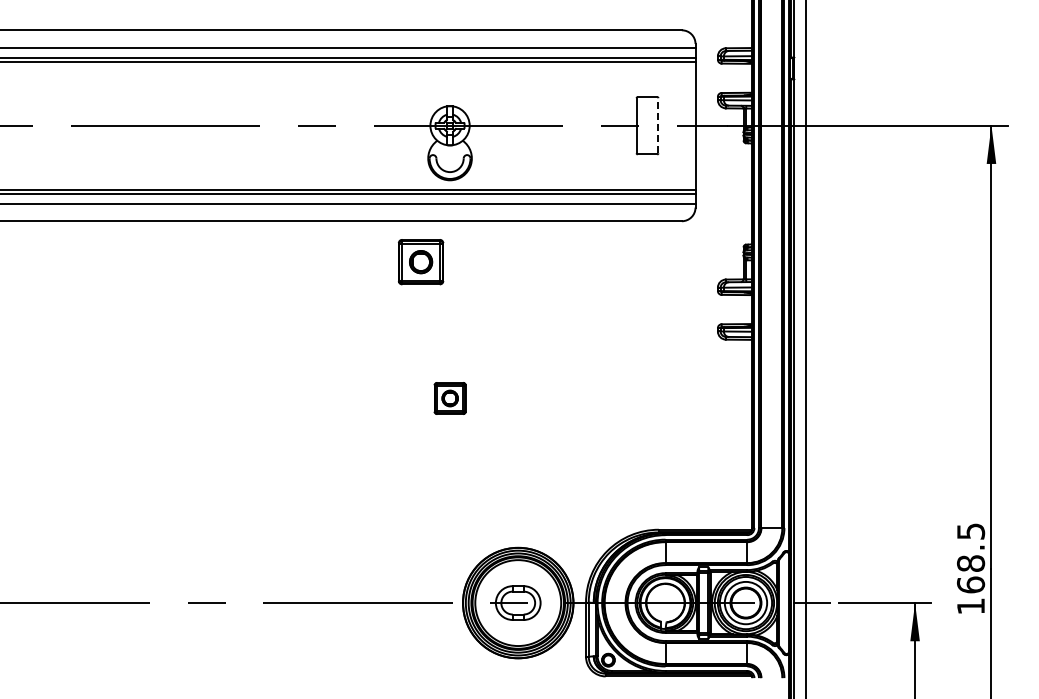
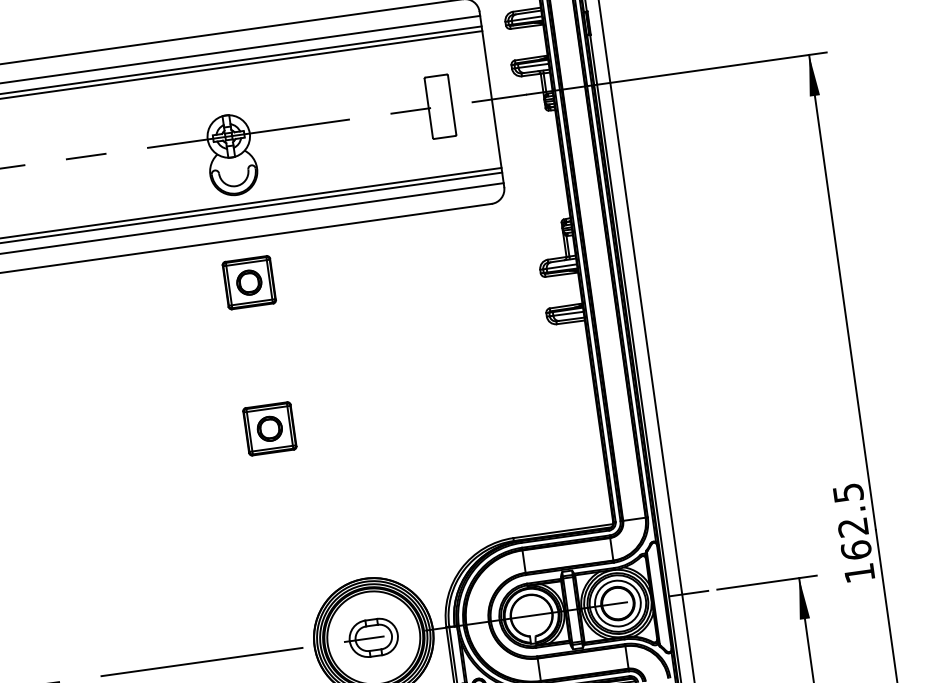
line: (658, 125) -> (452, 104), dashed -> solid
part: (421, 262) -> (249, 283), moved
part: (450, 398) -> (270, 428), size x1.43
text: (971, 563) -> (853, 527), 168.5 -> 162.5

